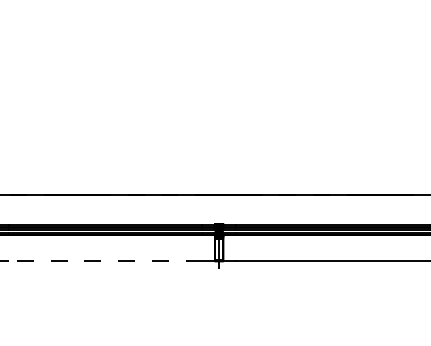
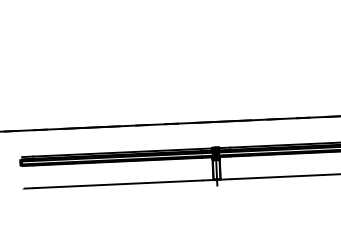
line: (105, 261) -> (118, 184), dashed -> solid

